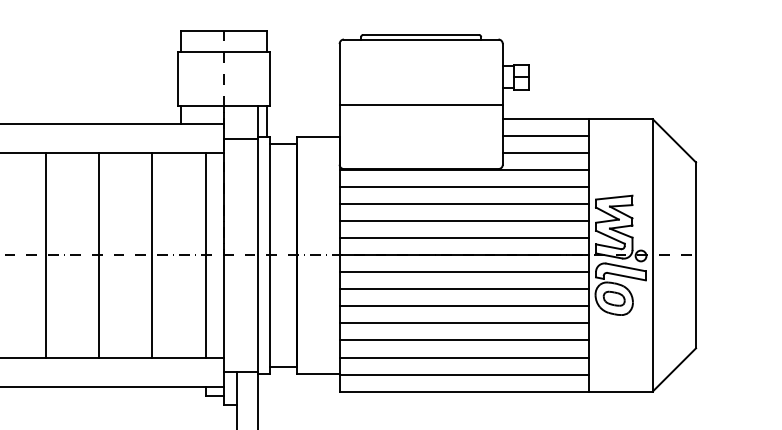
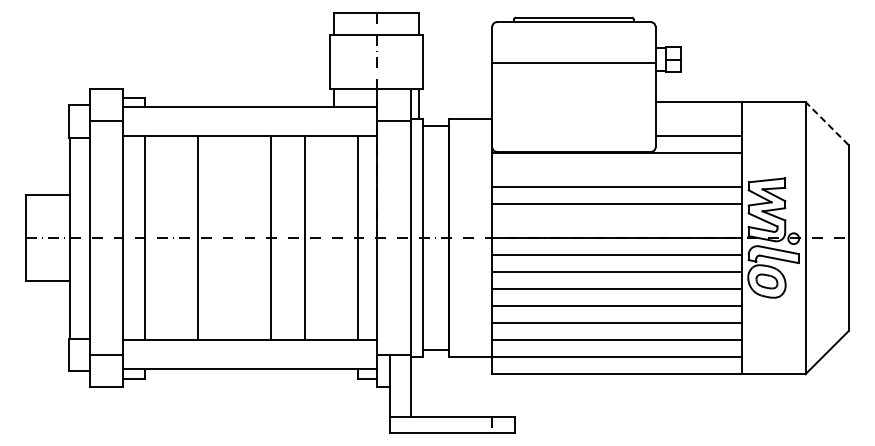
line: (420, 105) -> (573, 63), moved
line: (545, 136) -> (698, 119), removed
line: (674, 140) -> (827, 123), solid -> dashed
line: (463, 187) -> (616, 170), removed
line: (463, 238) -> (616, 221), removed
line: (98, 254) -> (270, 237), moved

